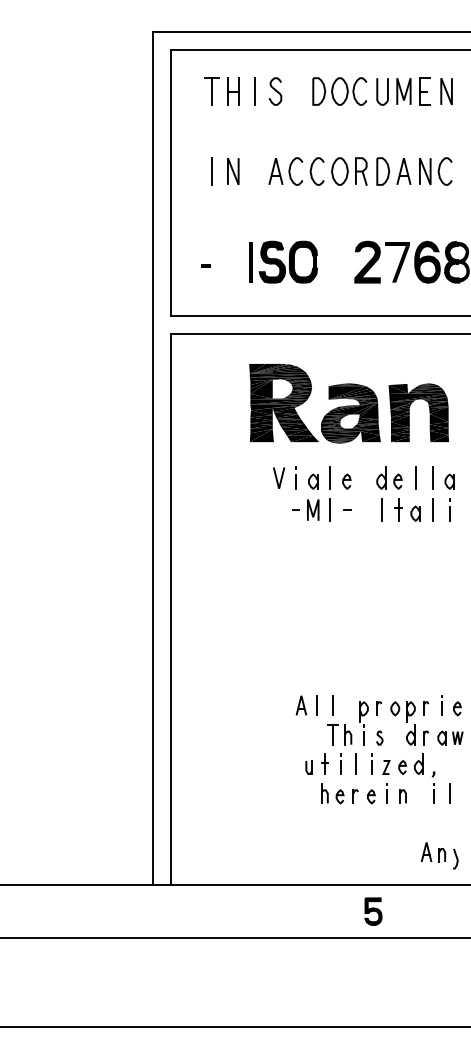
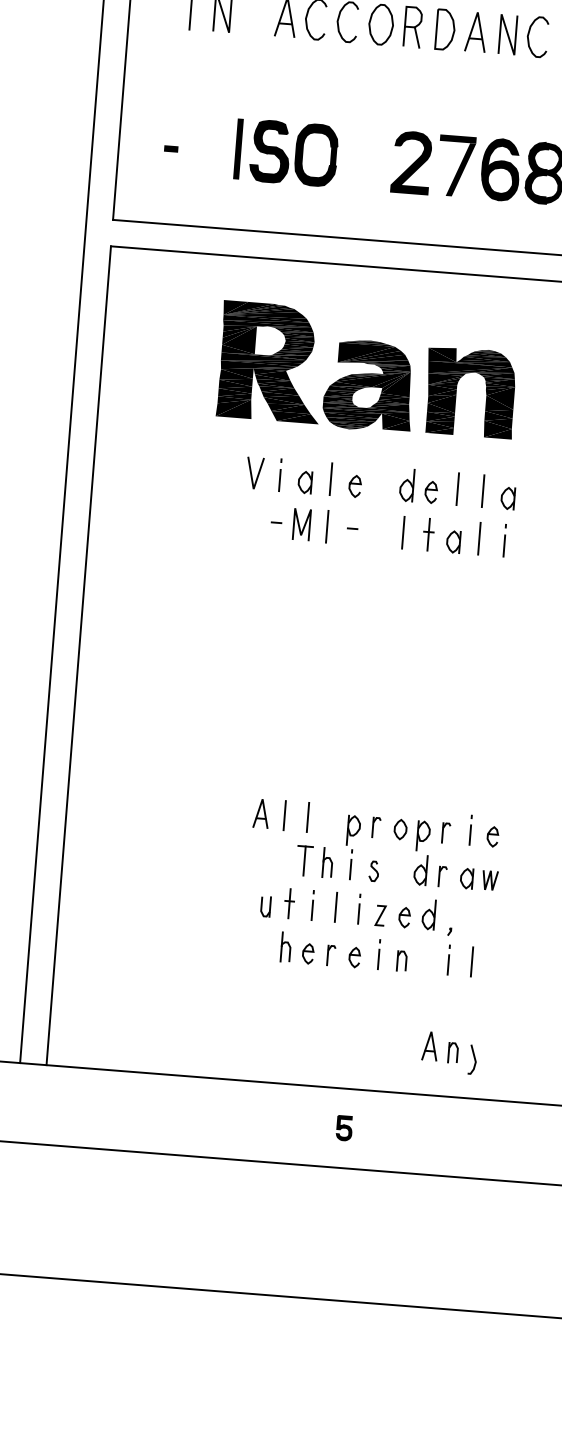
part: (373, 911) -> (344, 1128), size x0.6

